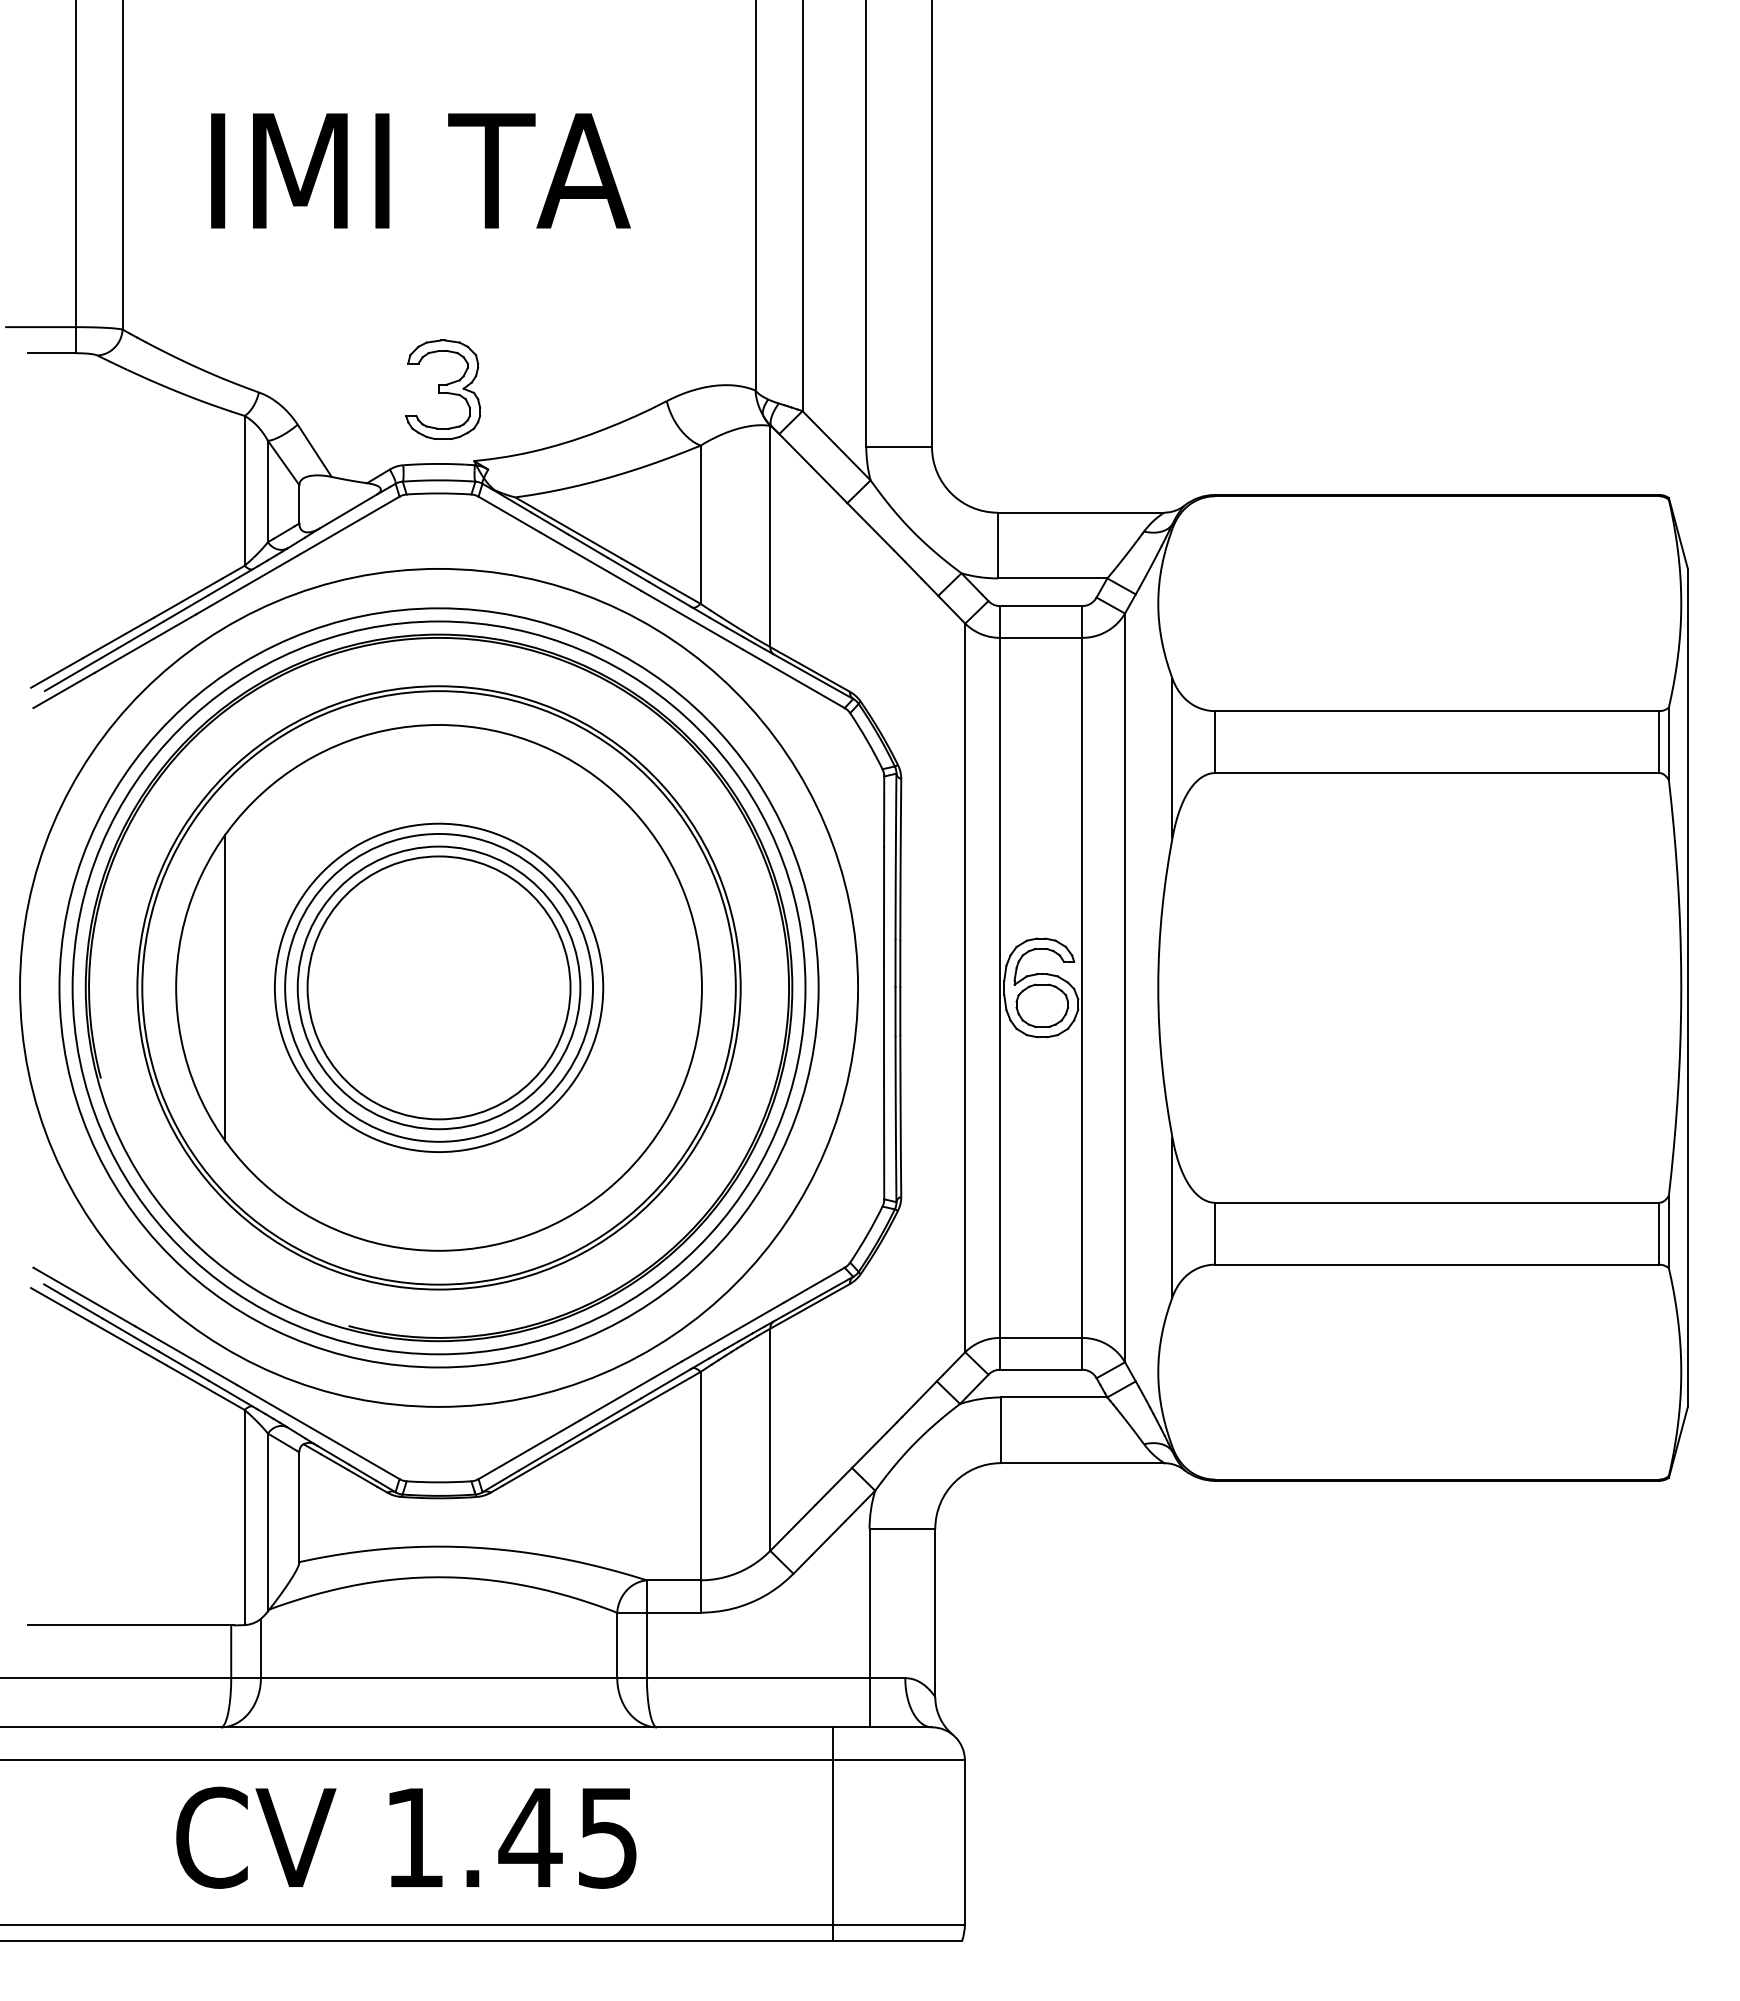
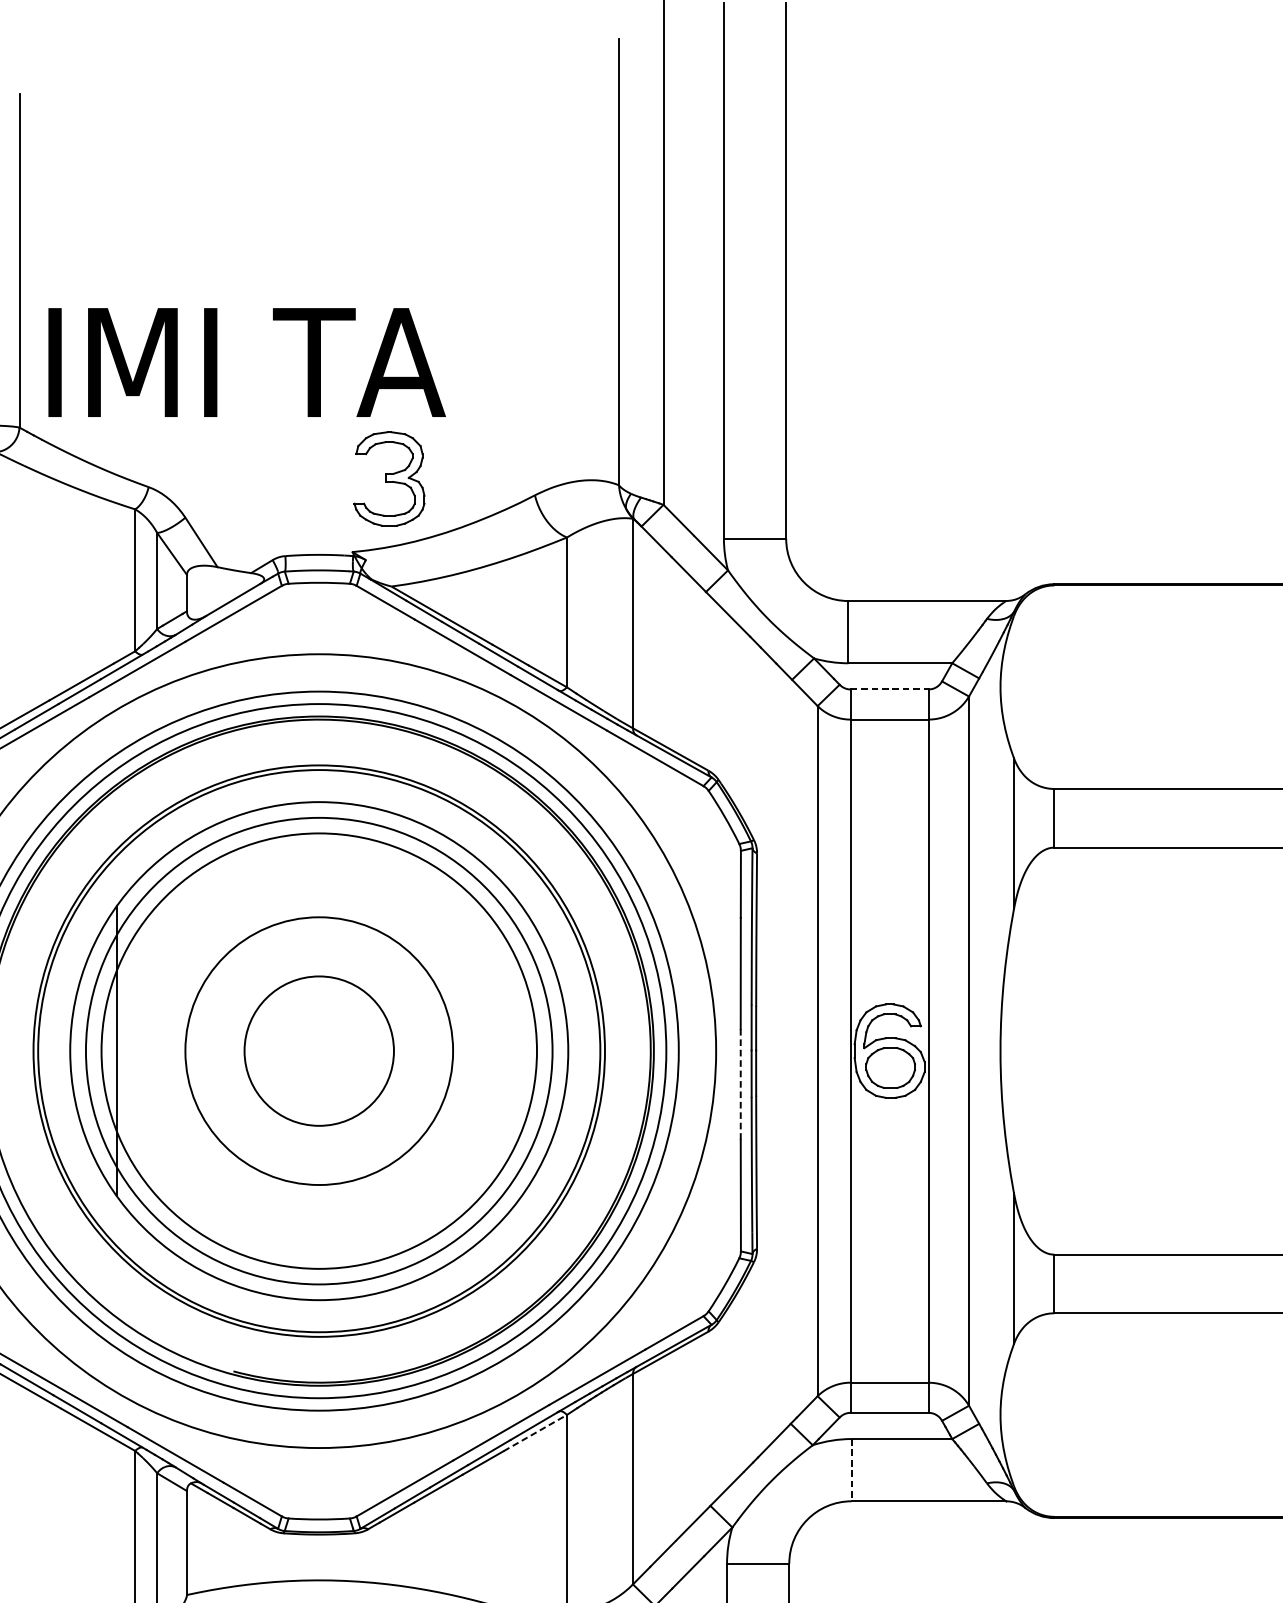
text: (420, 170) -> (246, 362), moved
part: (443, 389) -> (389, 478), moved
line: (1041, 606) -> (889, 689), solid -> dashed
circle: (438, 987) -> (318, 1050), size x0.6
circle: (438, 987) -> (318, 1050), size x1.4
circle: (439, 987) -> (319, 1050), size x1.6
line: (884, 1023) -> (741, 1084), solid -> dashed
line: (667, 1391) -> (535, 1433), solid -> dashed
line: (1001, 1430) -> (852, 1470), solid -> dashed

